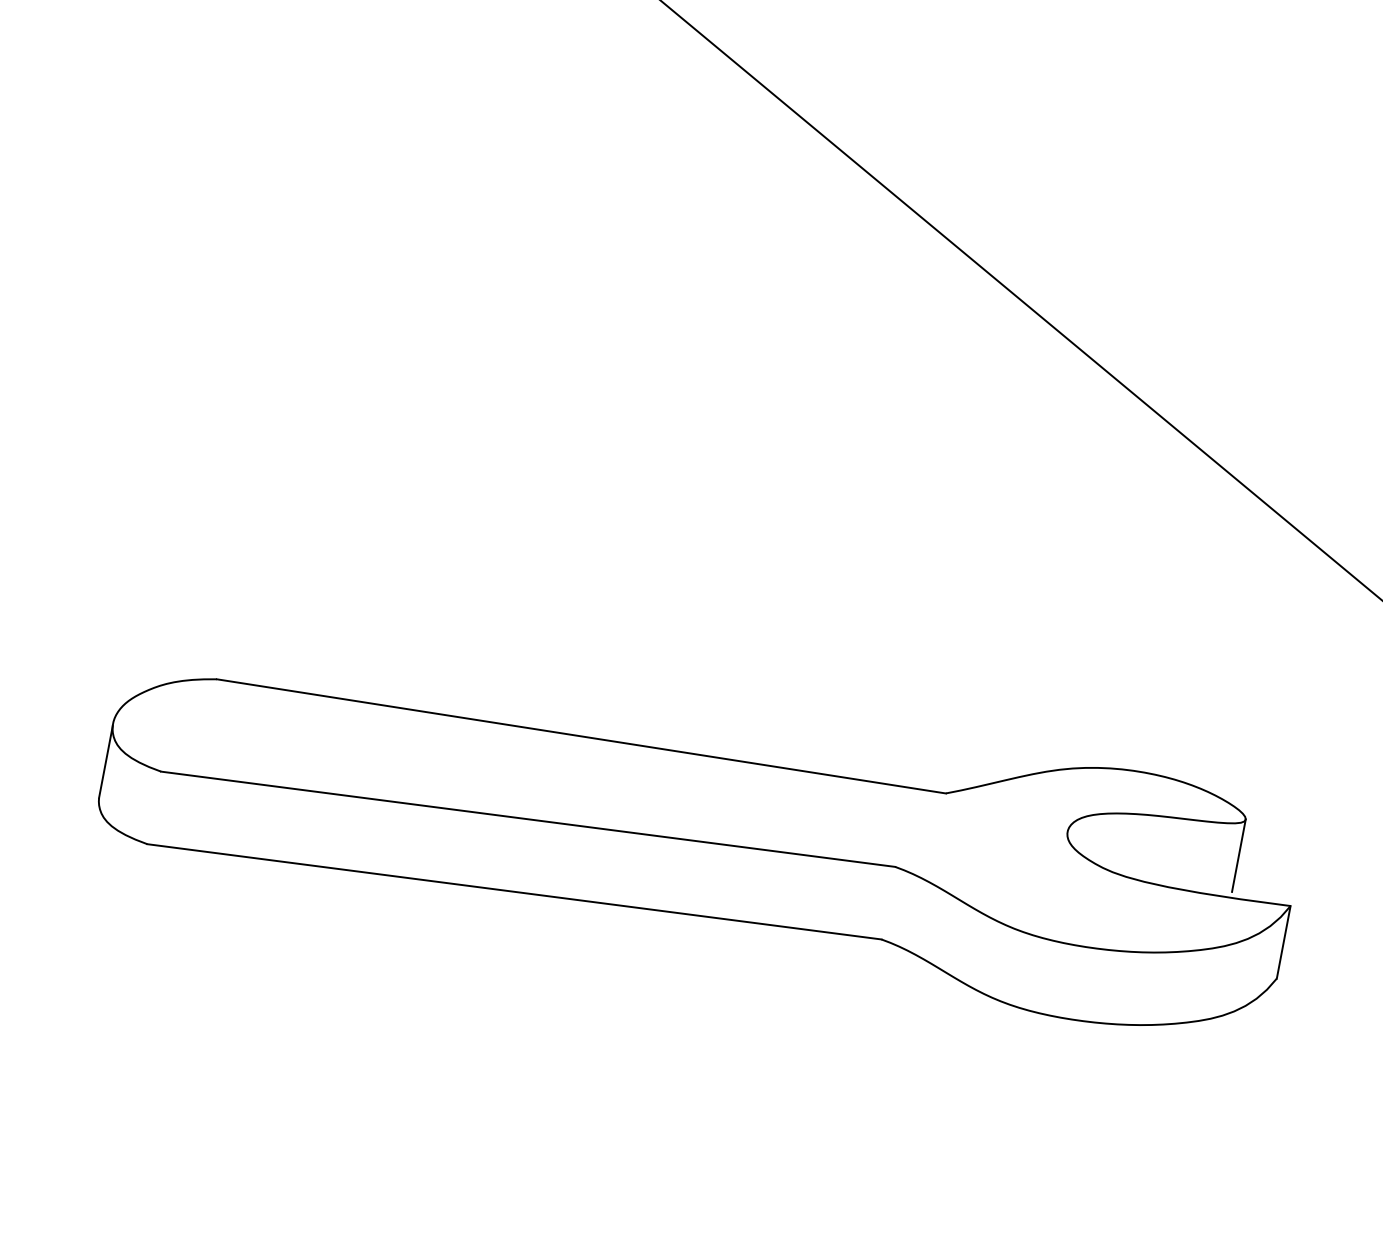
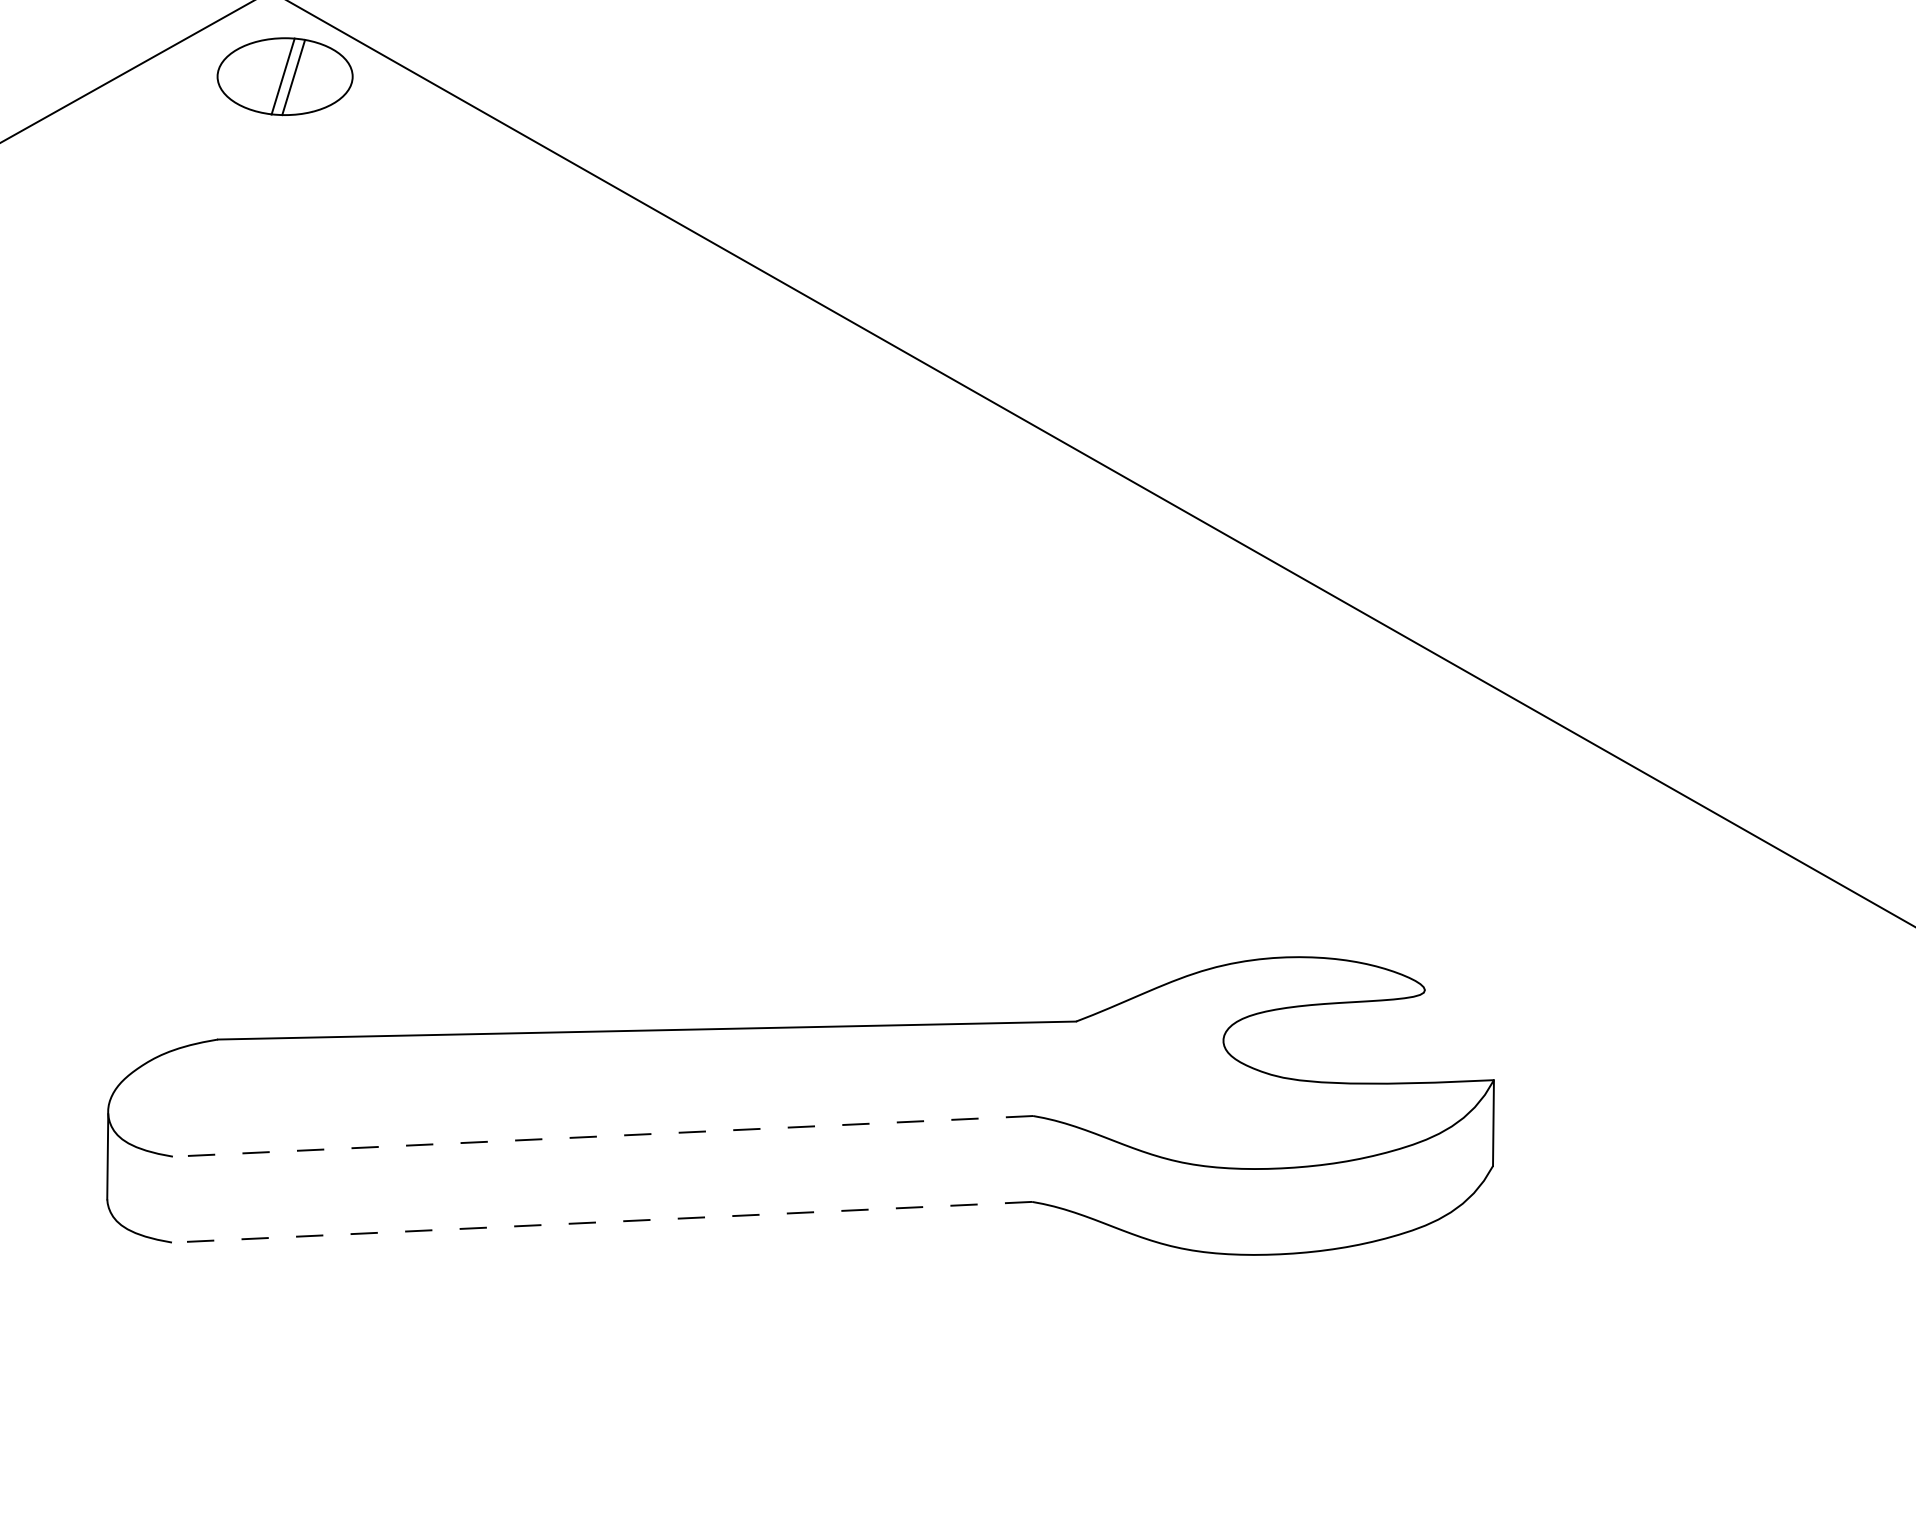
line: (528, 819) -> (603, 1136), solid -> dashed
line: (1239, 855) -> (1424, 1032), removed
line: (514, 892) -> (602, 1222), solid -> dashed

